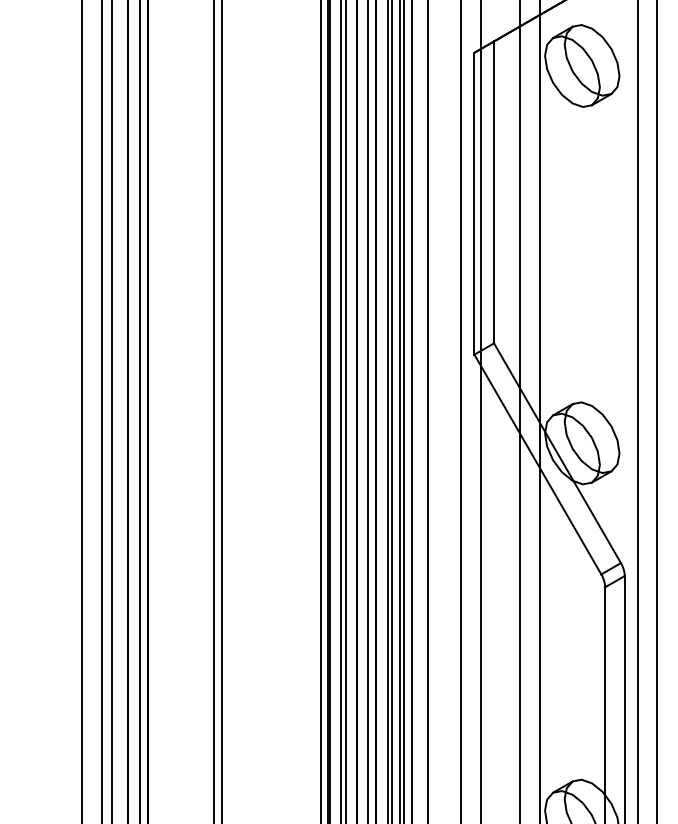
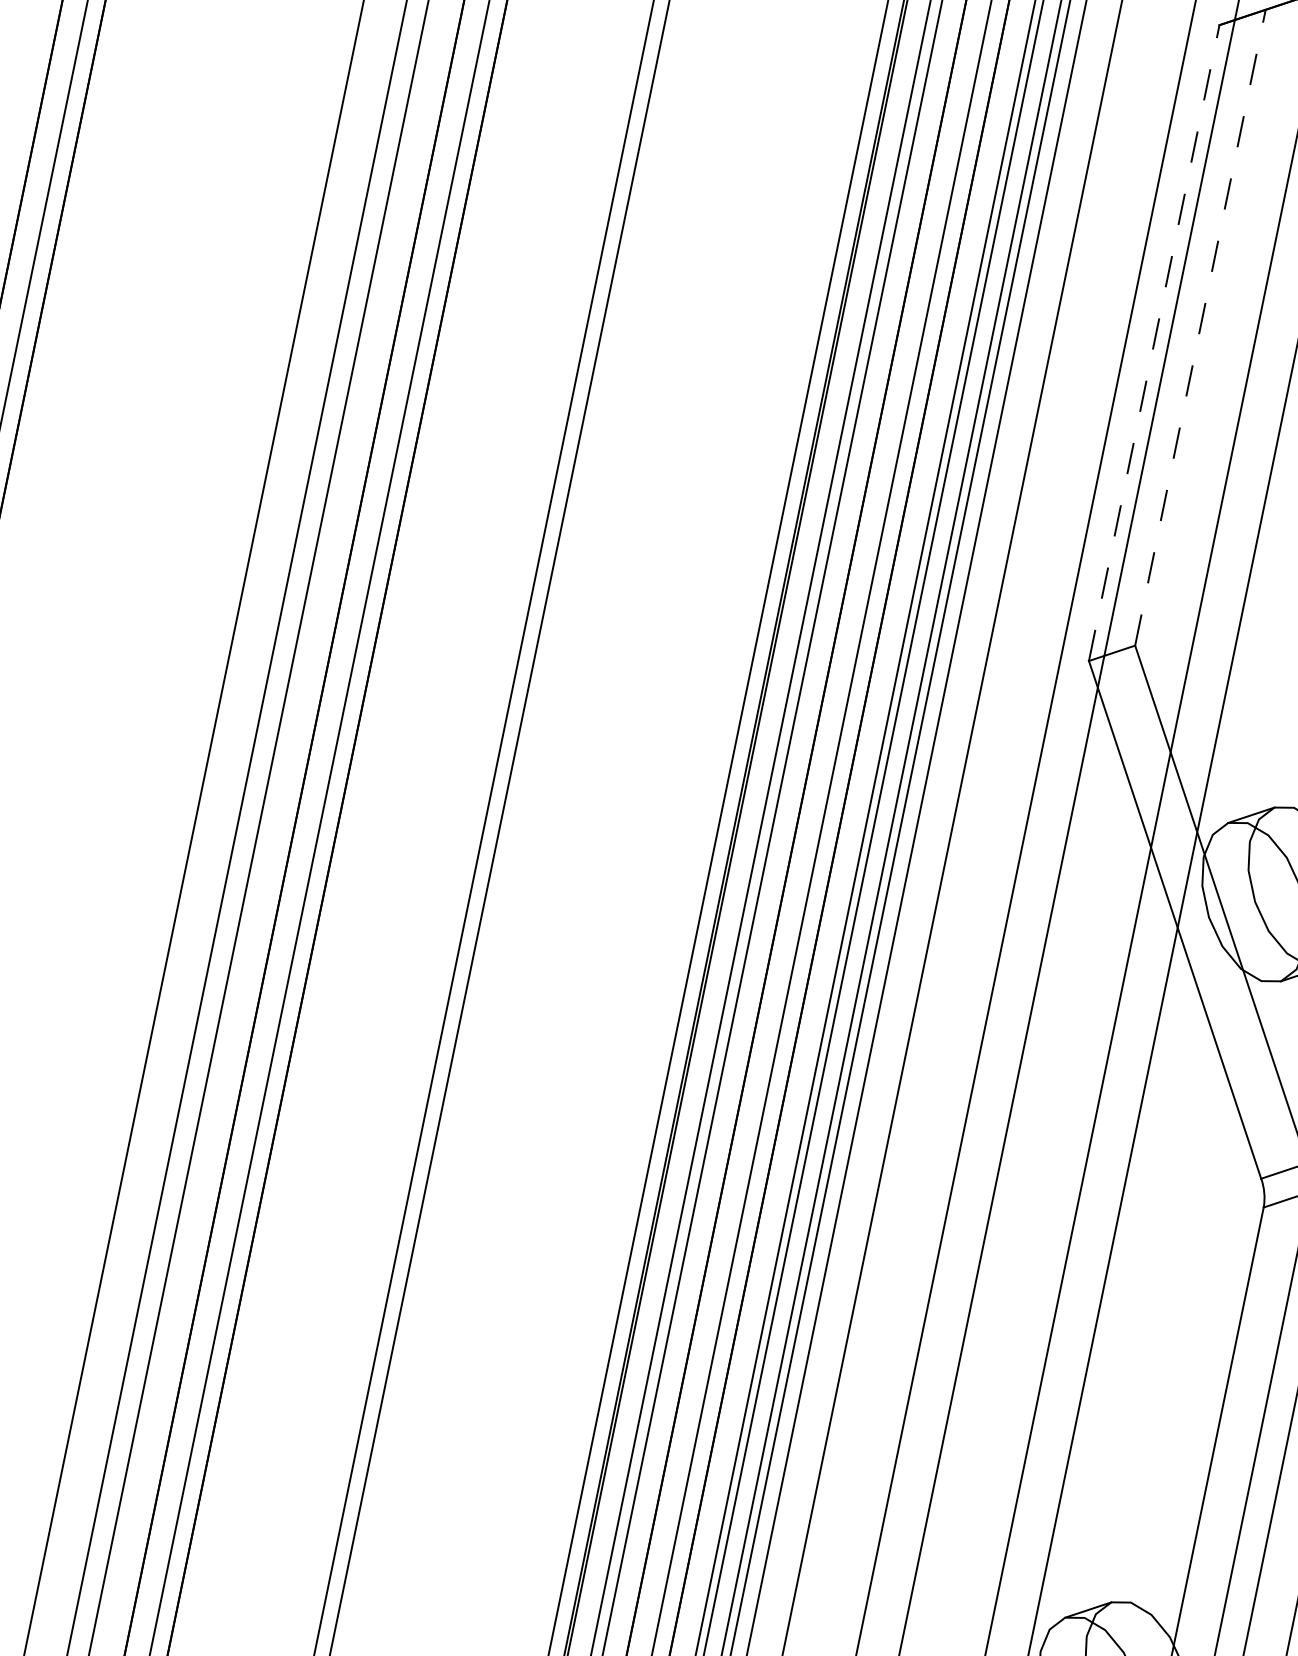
line: (494, 192) -> (1201, 328), solid -> dashed
line: (474, 203) -> (1154, 342), solid -> dashed

